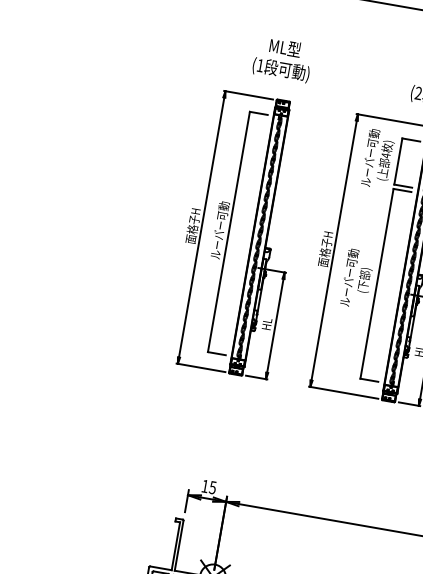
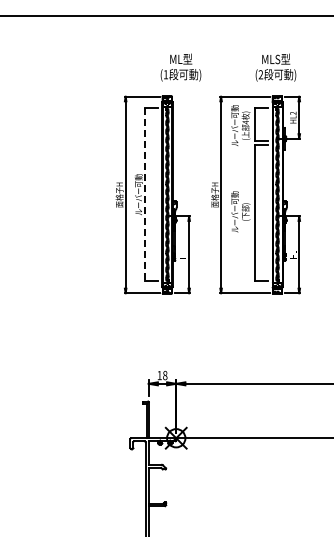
text: (282, 59) -> (180, 67), moved
line: (229, 231) -> (145, 194), solid -> dashed
text: (213, 486) -> (165, 374), 15 -> 18

